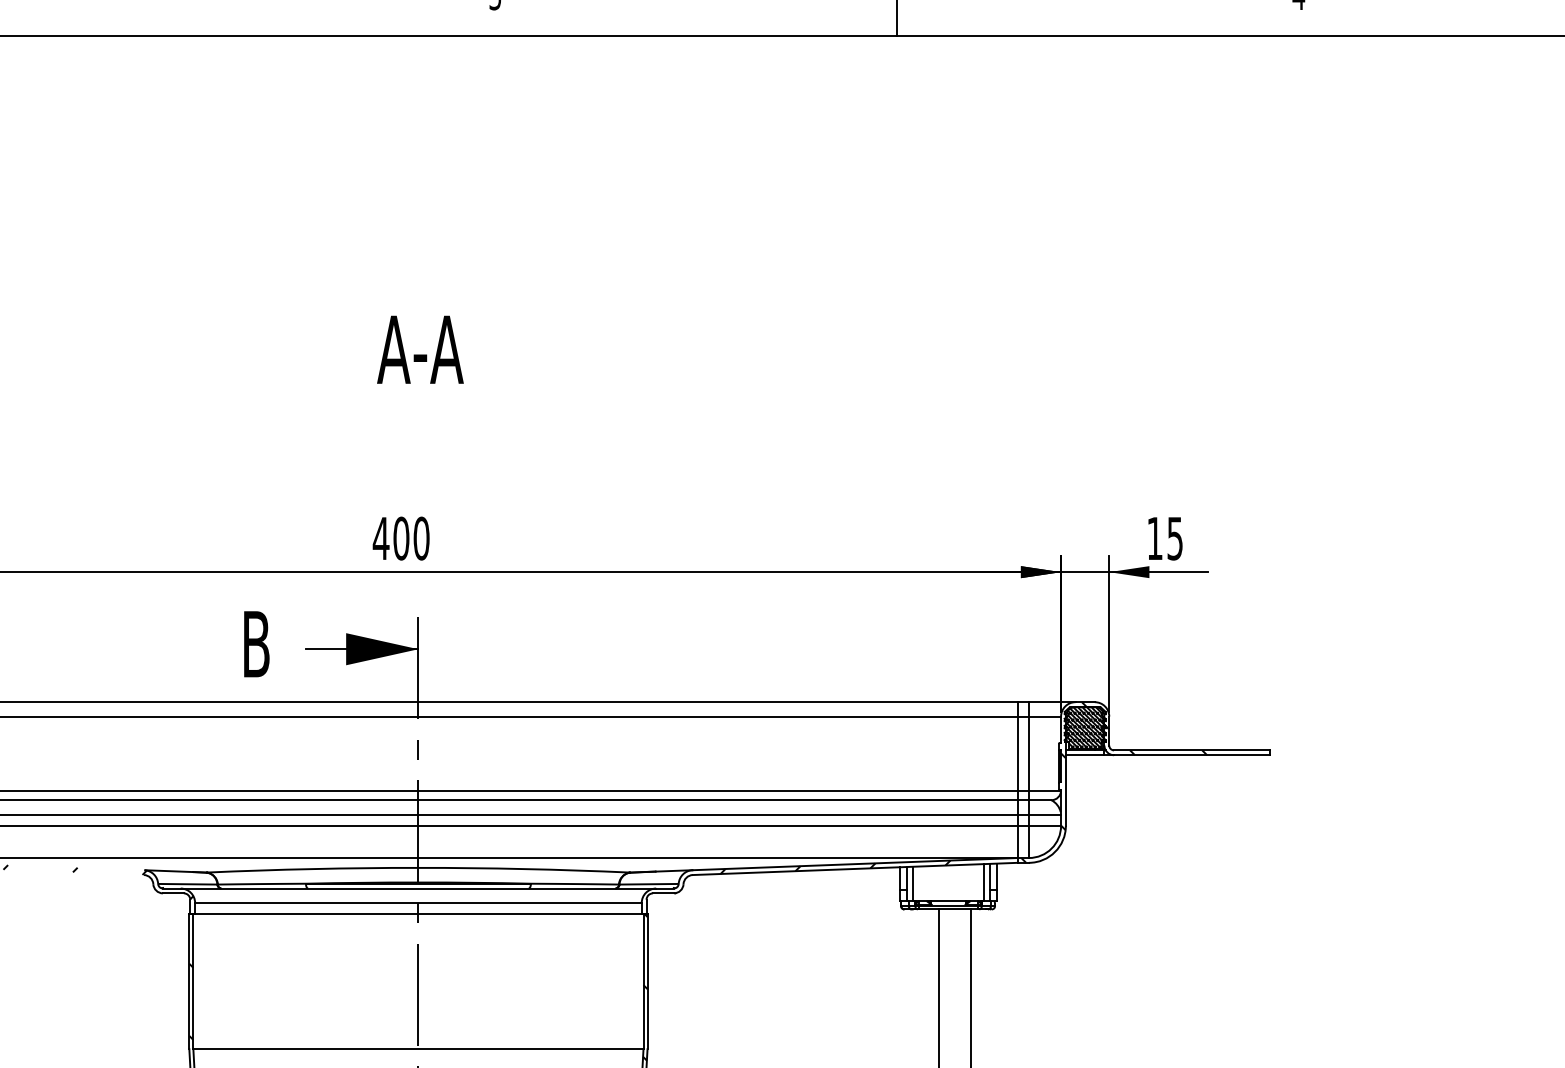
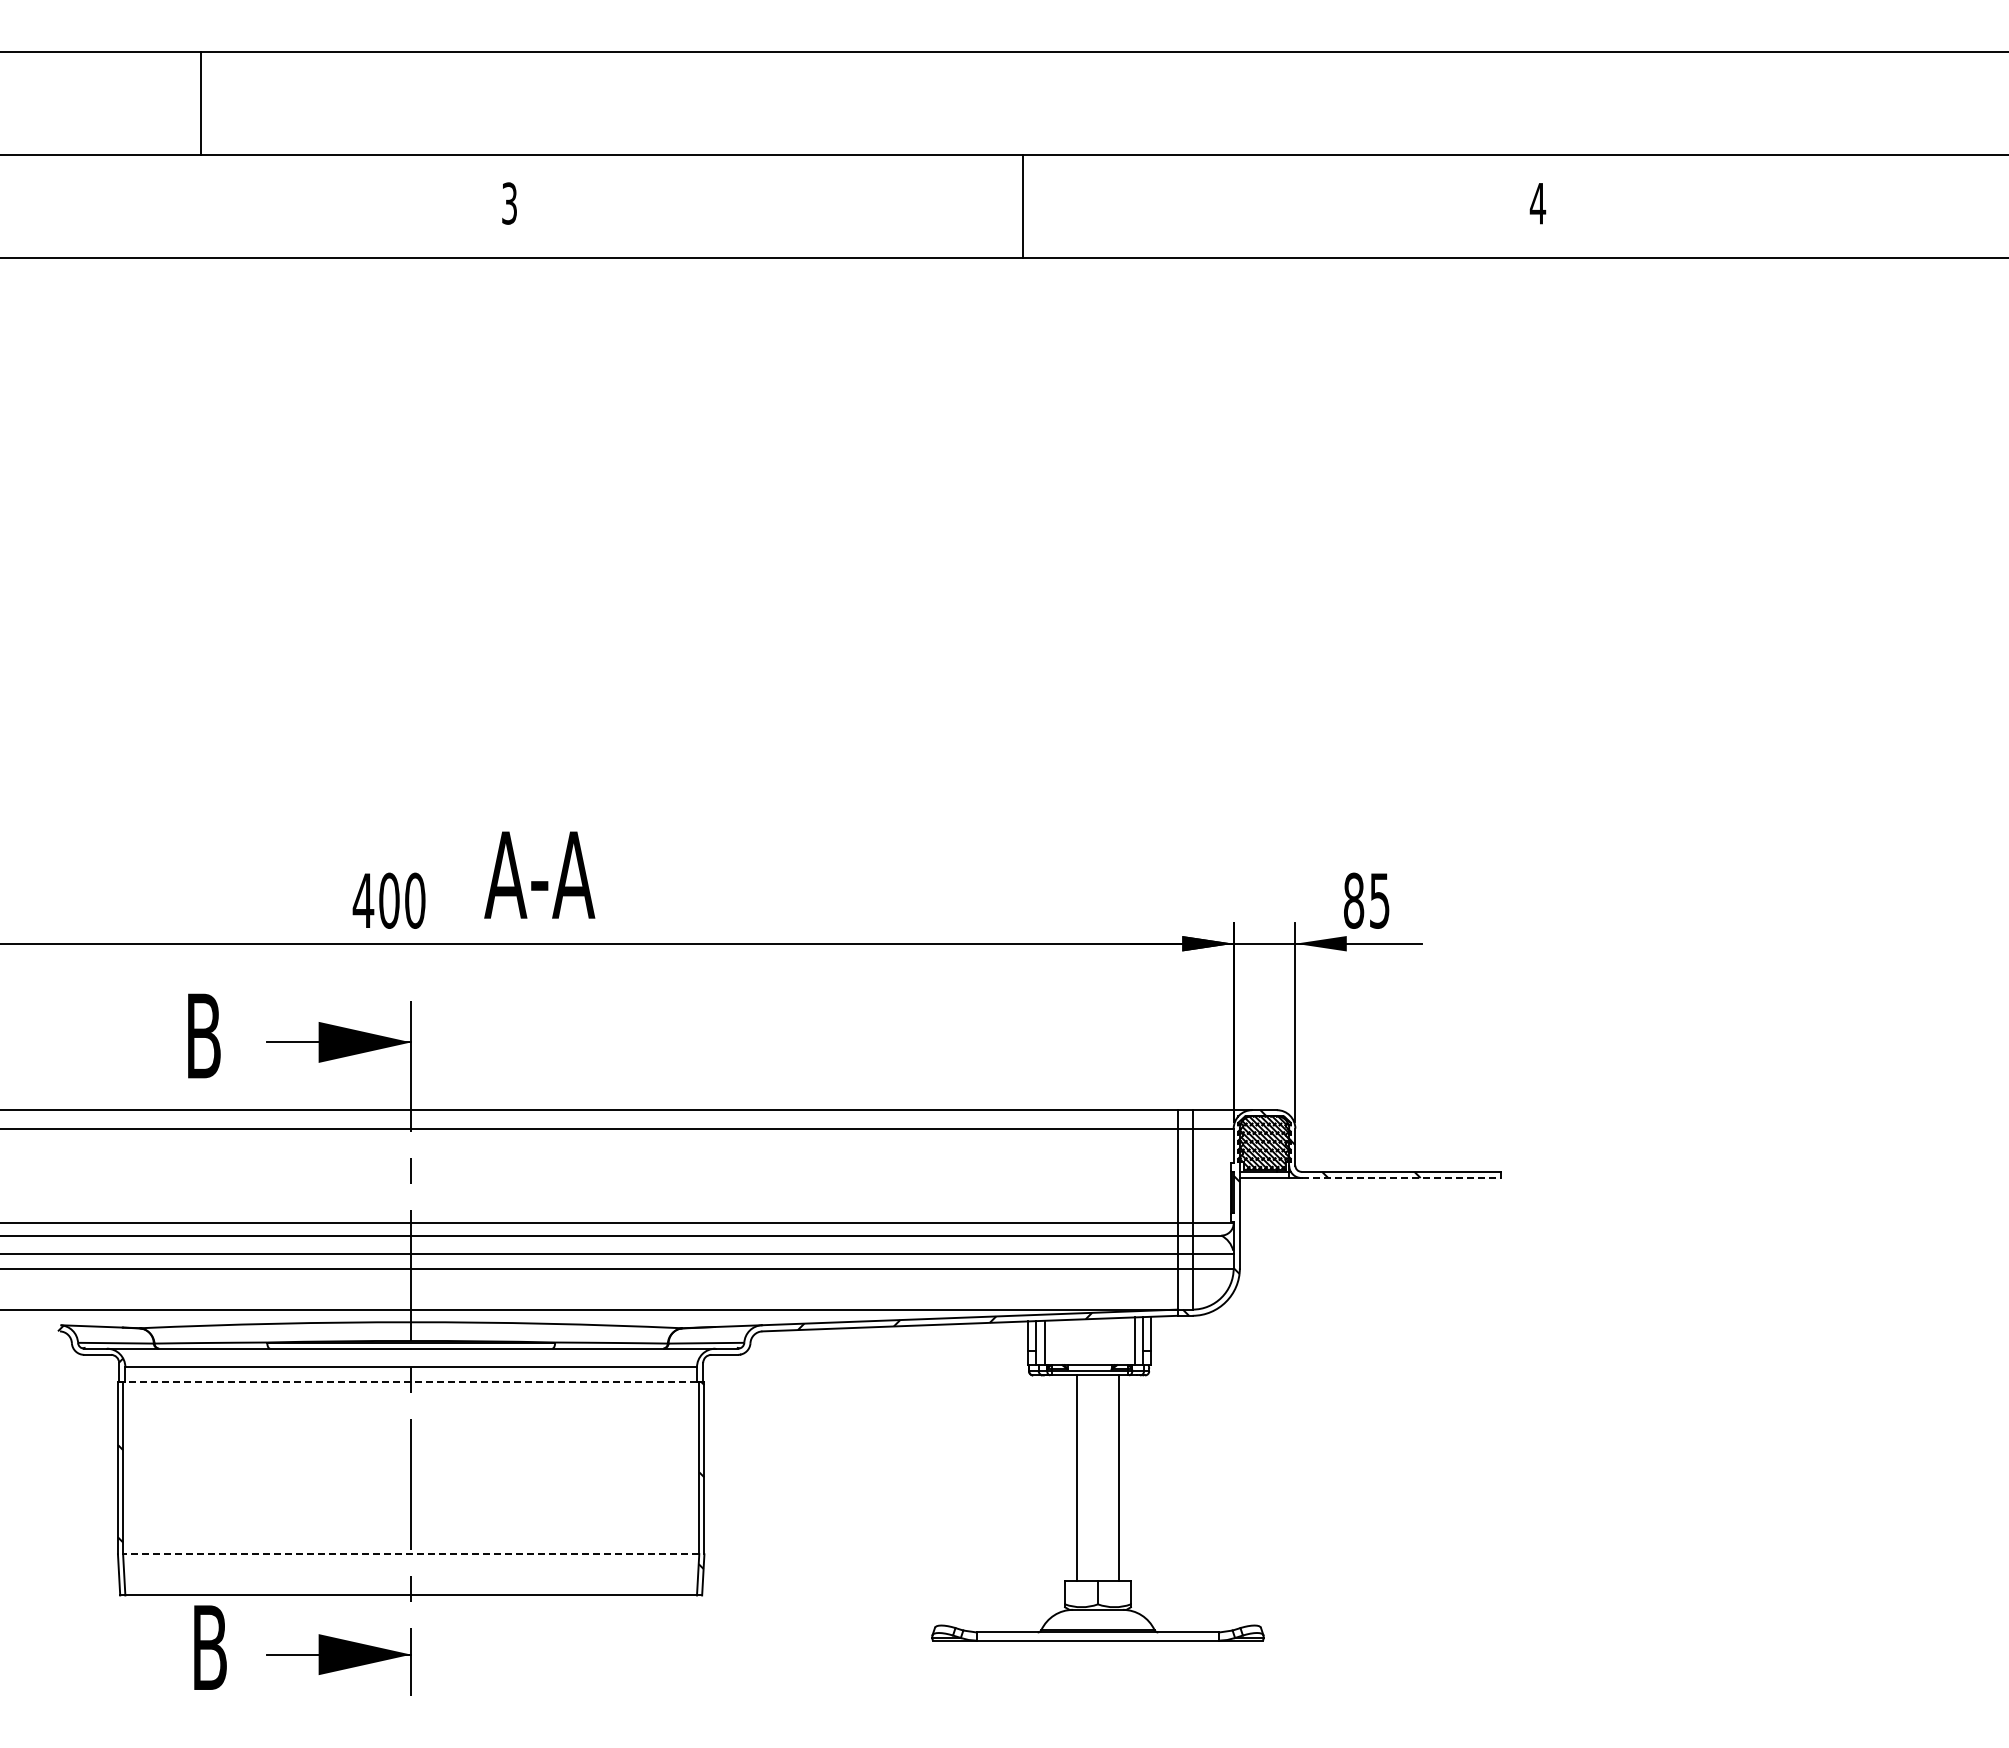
text: (420, 349) -> (539, 874), moved
text: (1155, 538) -> (1354, 900), 15 -> 85
line: (1192, 755) -> (1401, 1178), solid -> dashed
line: (418, 914) -> (411, 1381), solid -> dashed
line: (417, 1049) -> (410, 1554), solid -> dashed

